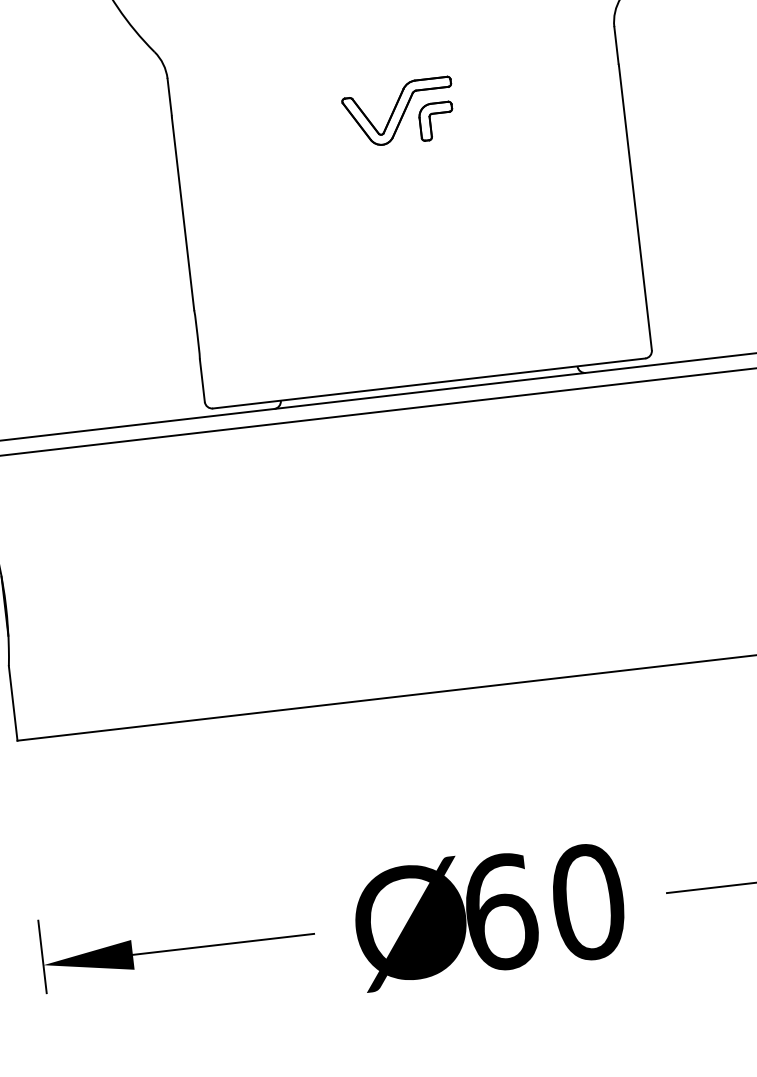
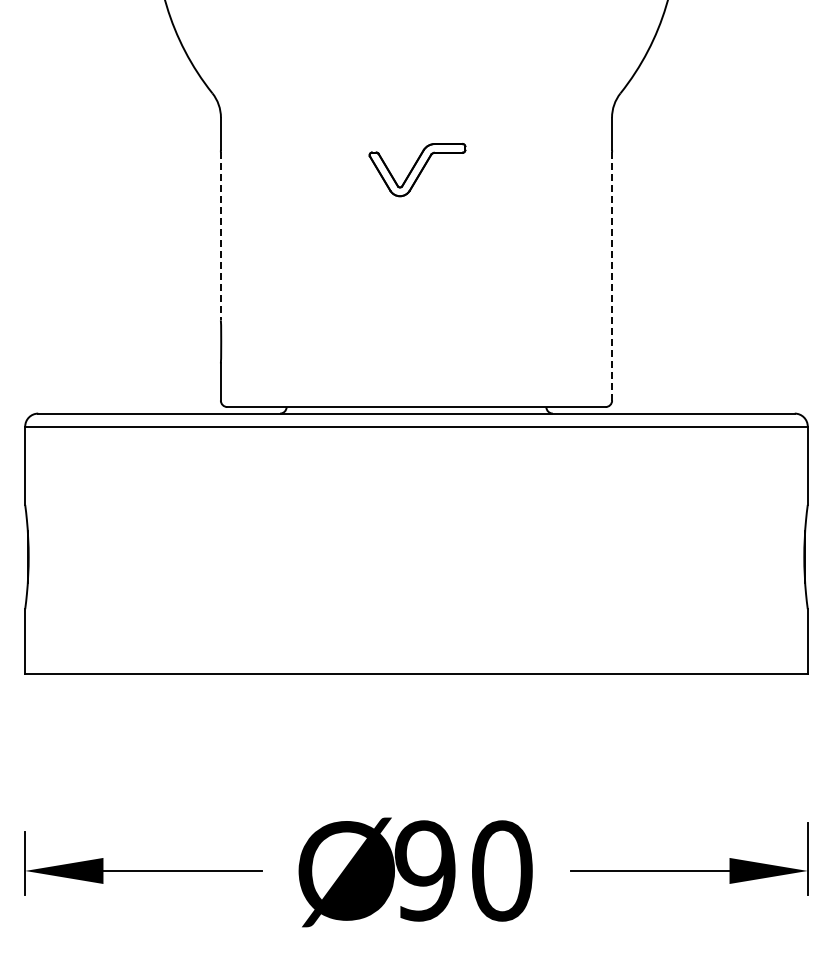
part: (435, 121) -> (448, 181), removed
line: (635, 207) -> (612, 275), solid -> dashed
line: (182, 214) -> (220, 236), solid -> dashed
text: (500, 911) -> (425, 870), 60 -> 90

